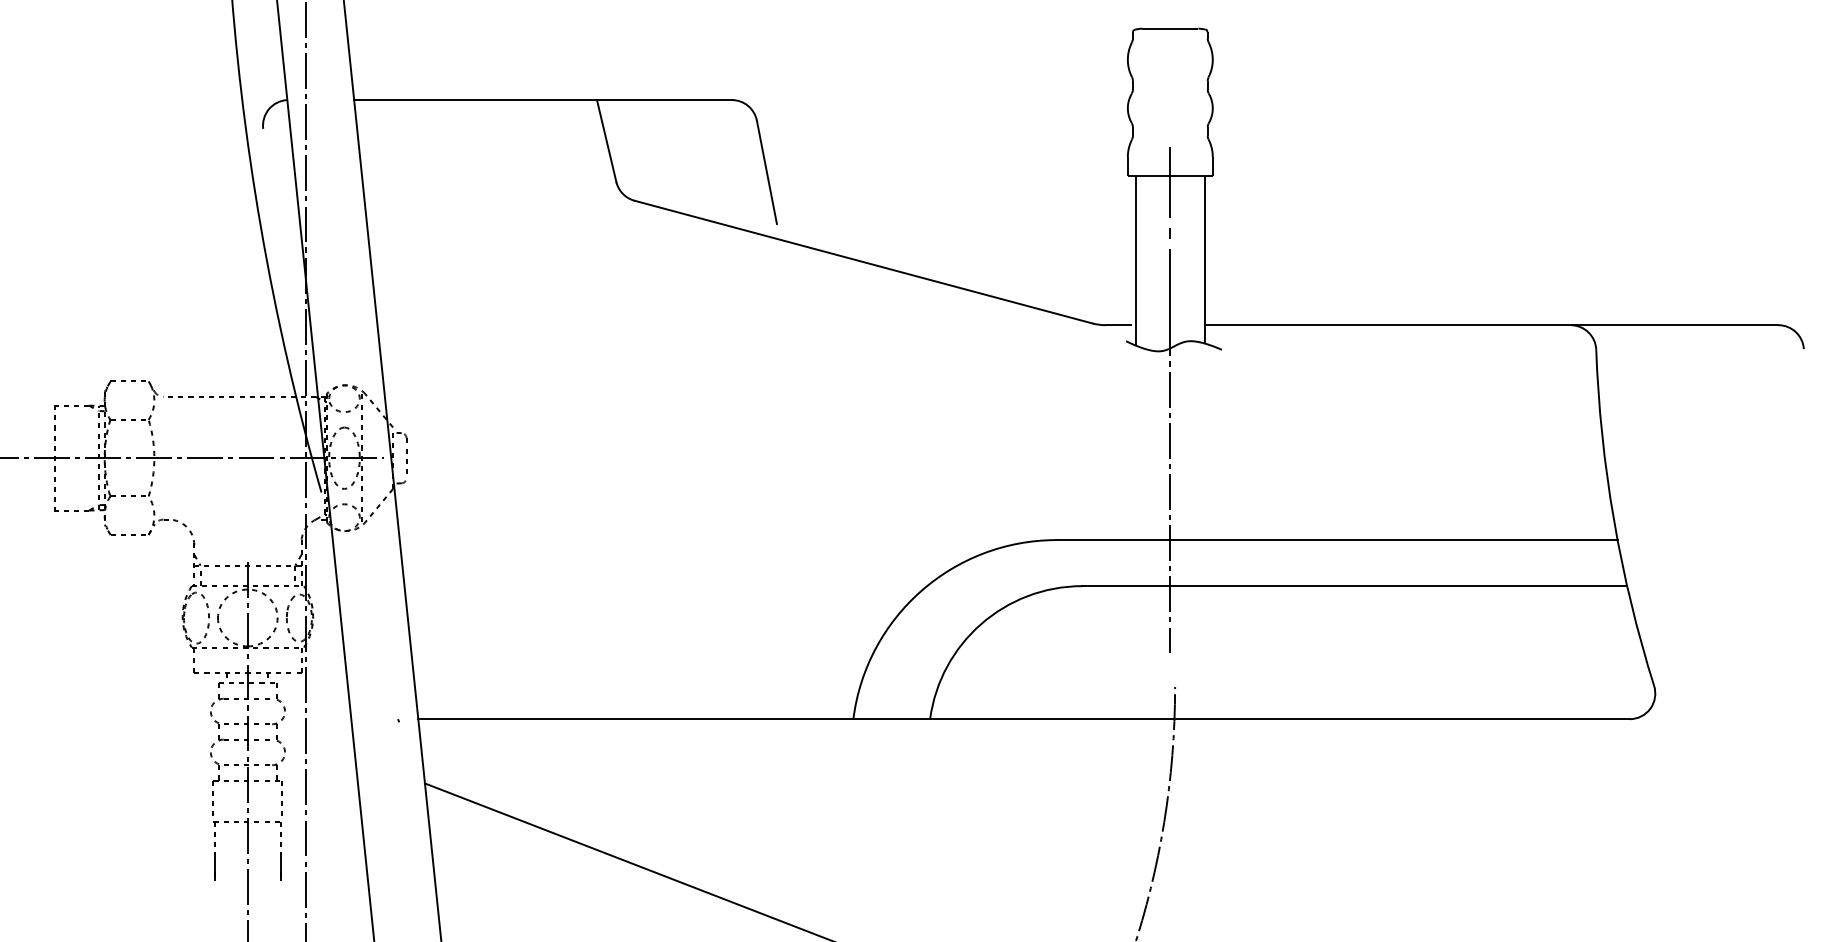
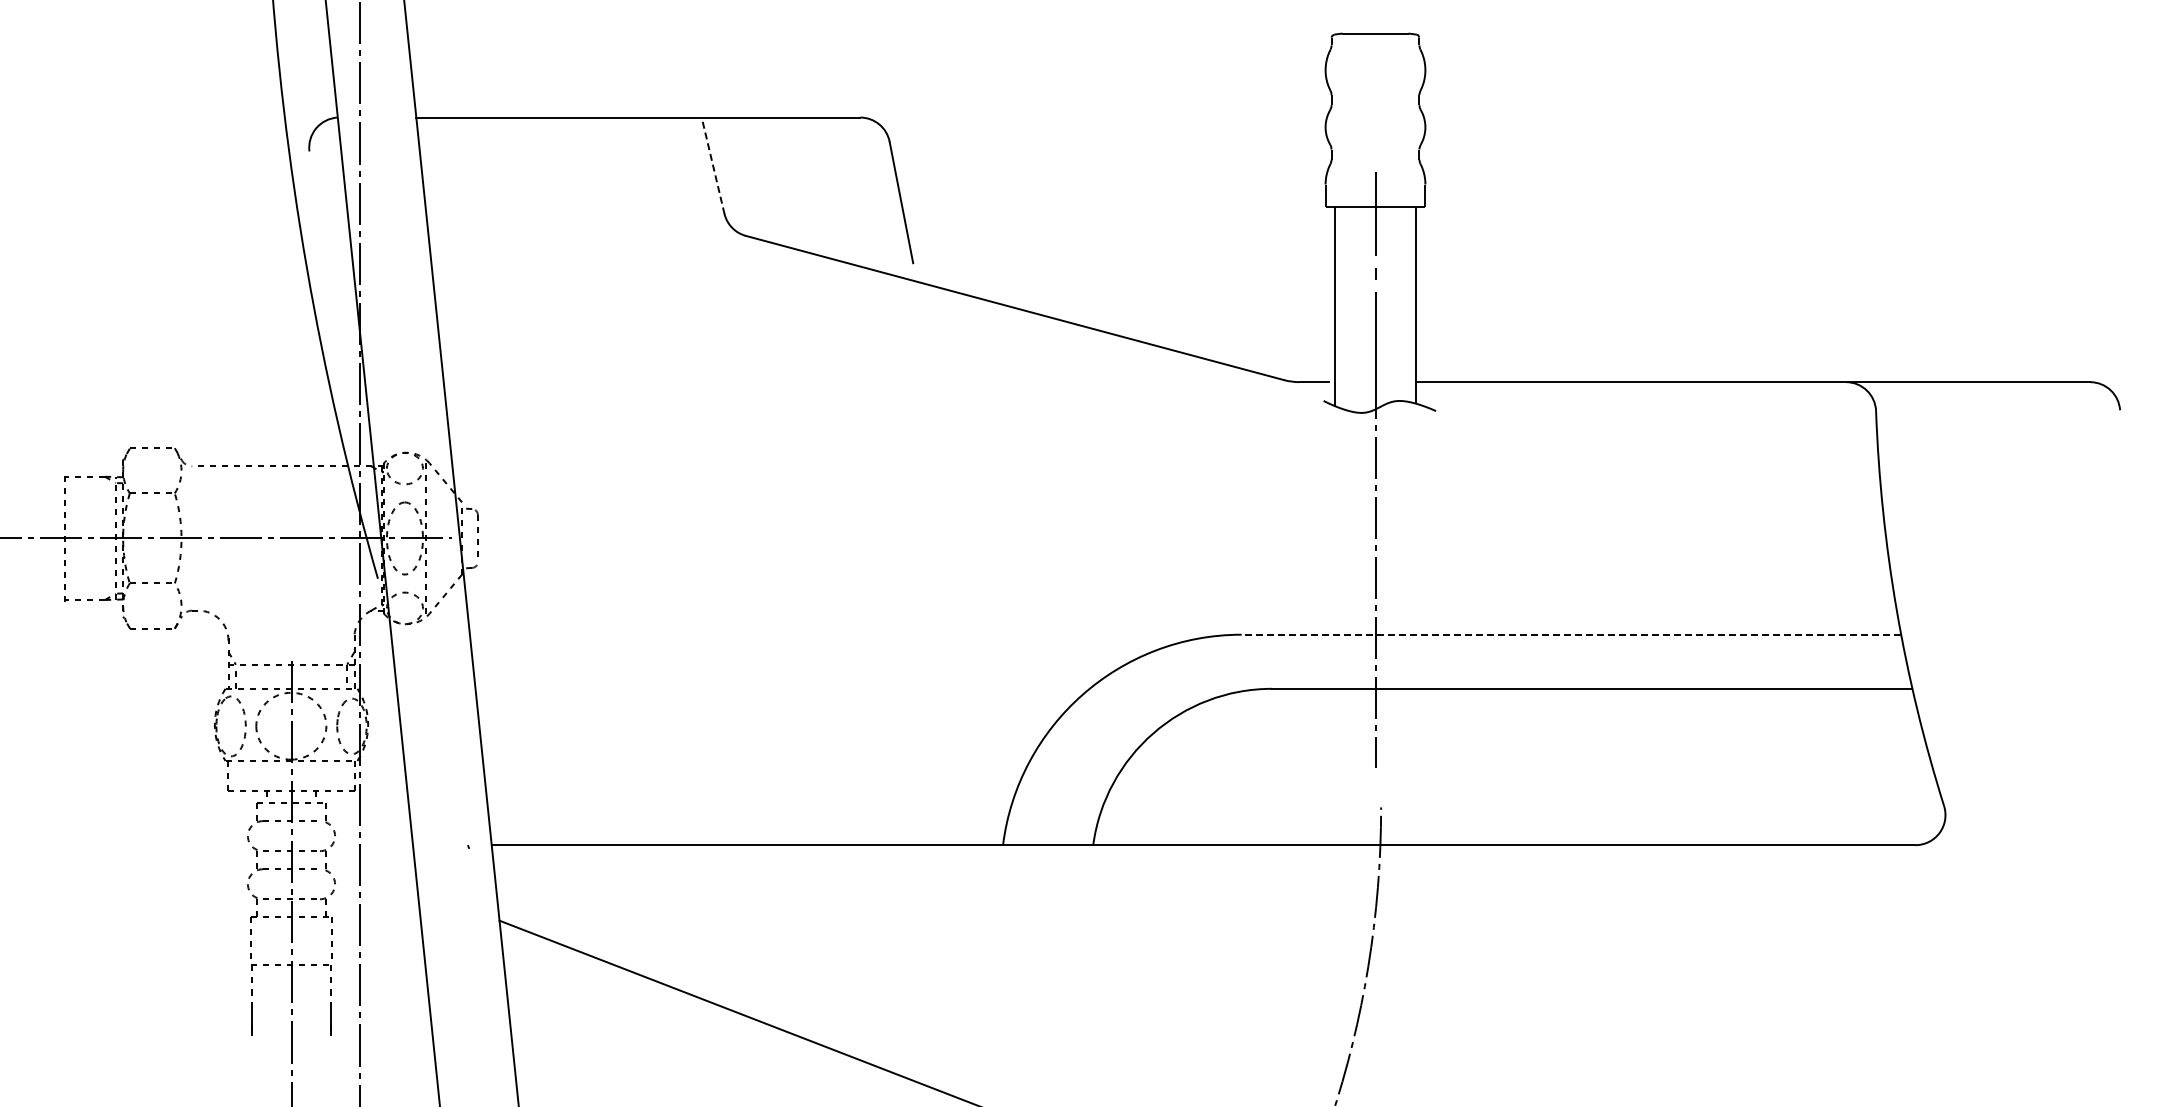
line: (607, 140) -> (713, 165), solid -> dashed
line: (1337, 539) -> (1571, 634), solid -> dashed

